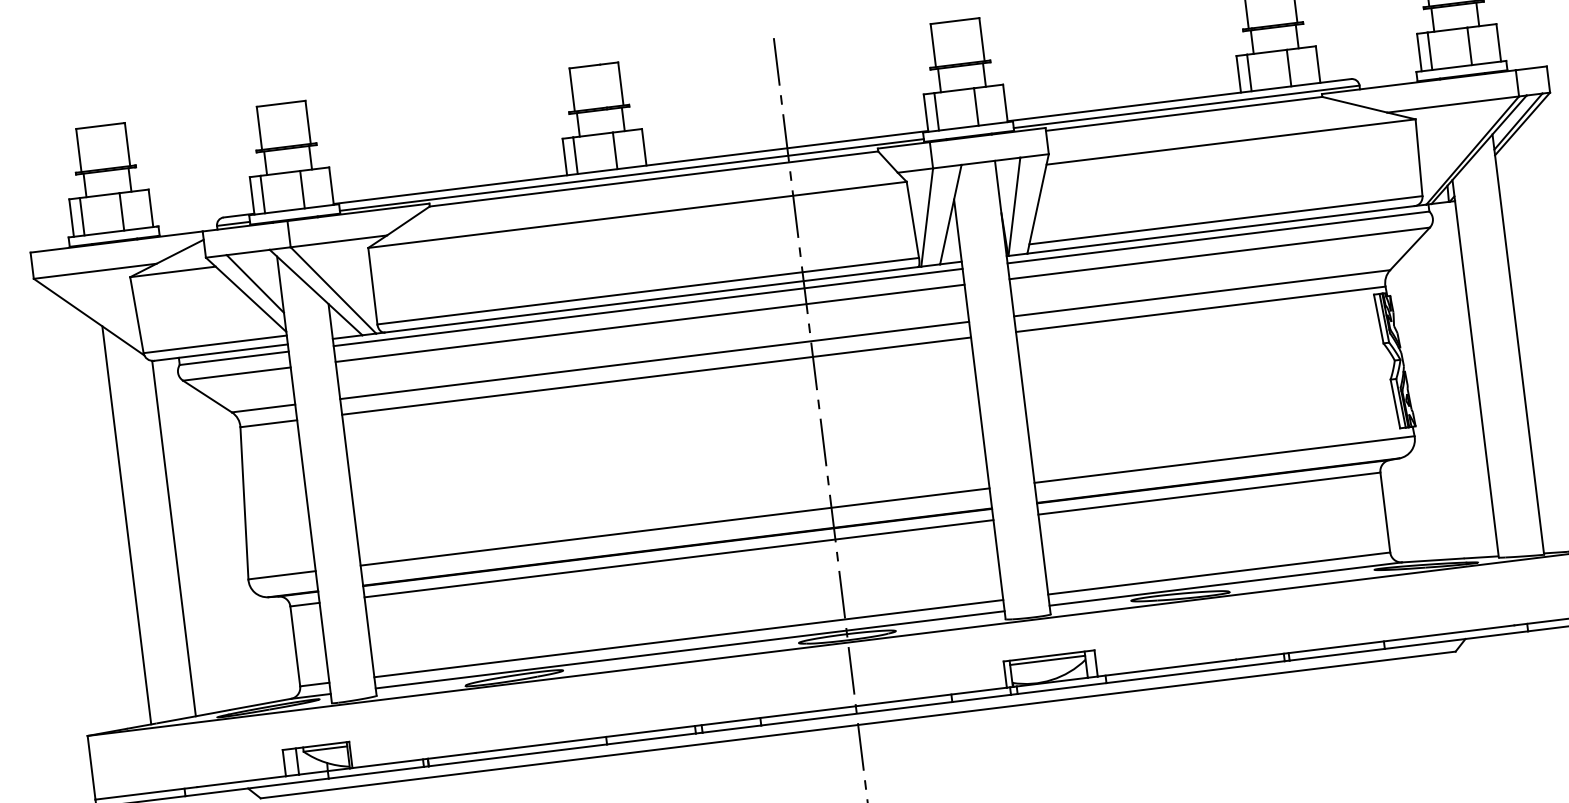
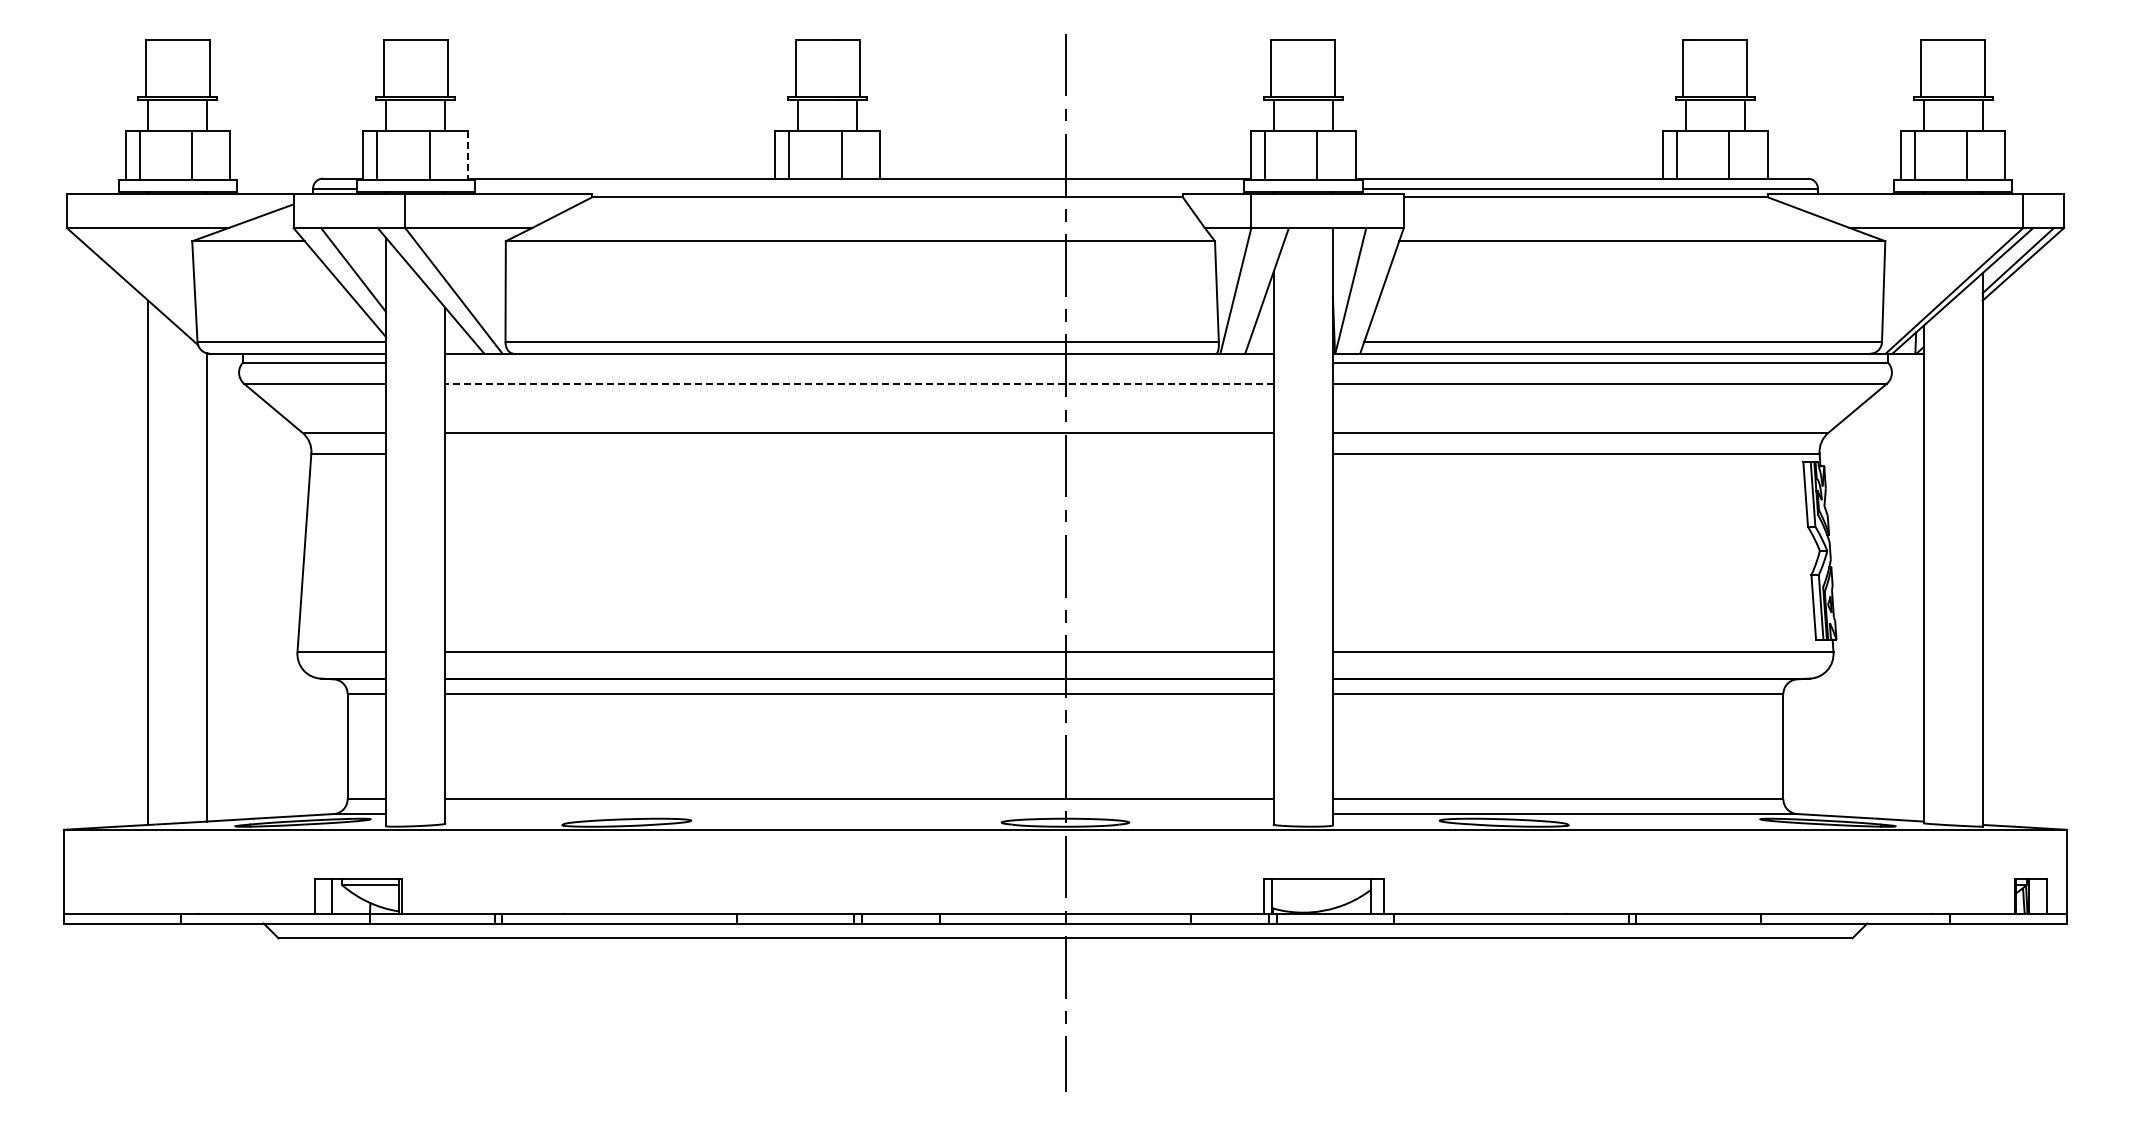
line: (631, 174) -> (859, 188), removed
line: (331, 186) -> (467, 155), solid -> dashed
line: (648, 307) -> (859, 363), removed
line: (650, 323) -> (859, 384), solid -> dashed
line: (656, 376) -> (859, 453), removed
line: (690, 650) -> (859, 814), removed
line: (1047, 660) -> (1321, 884), removed

